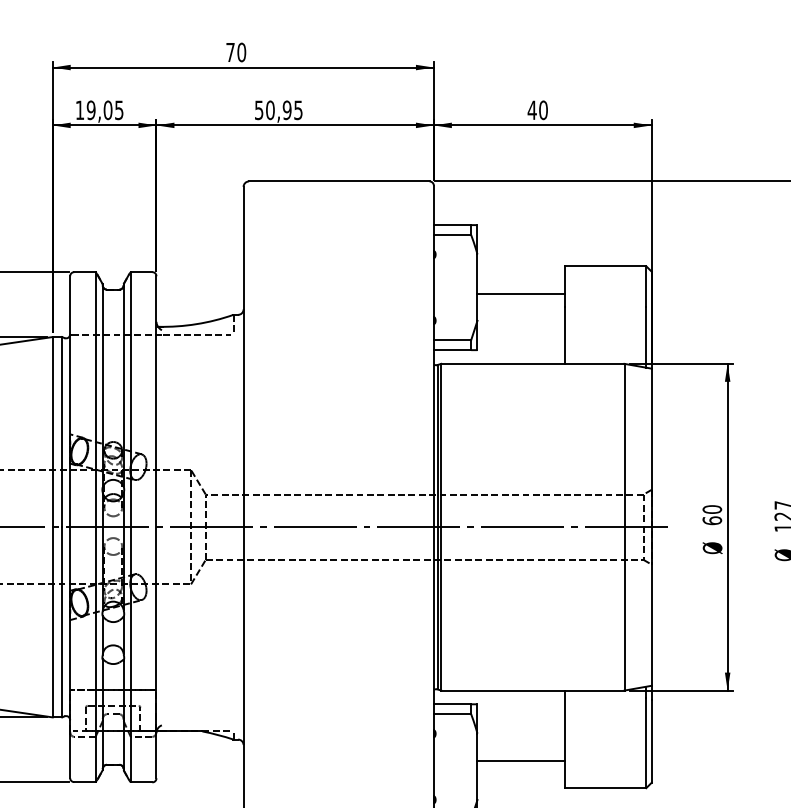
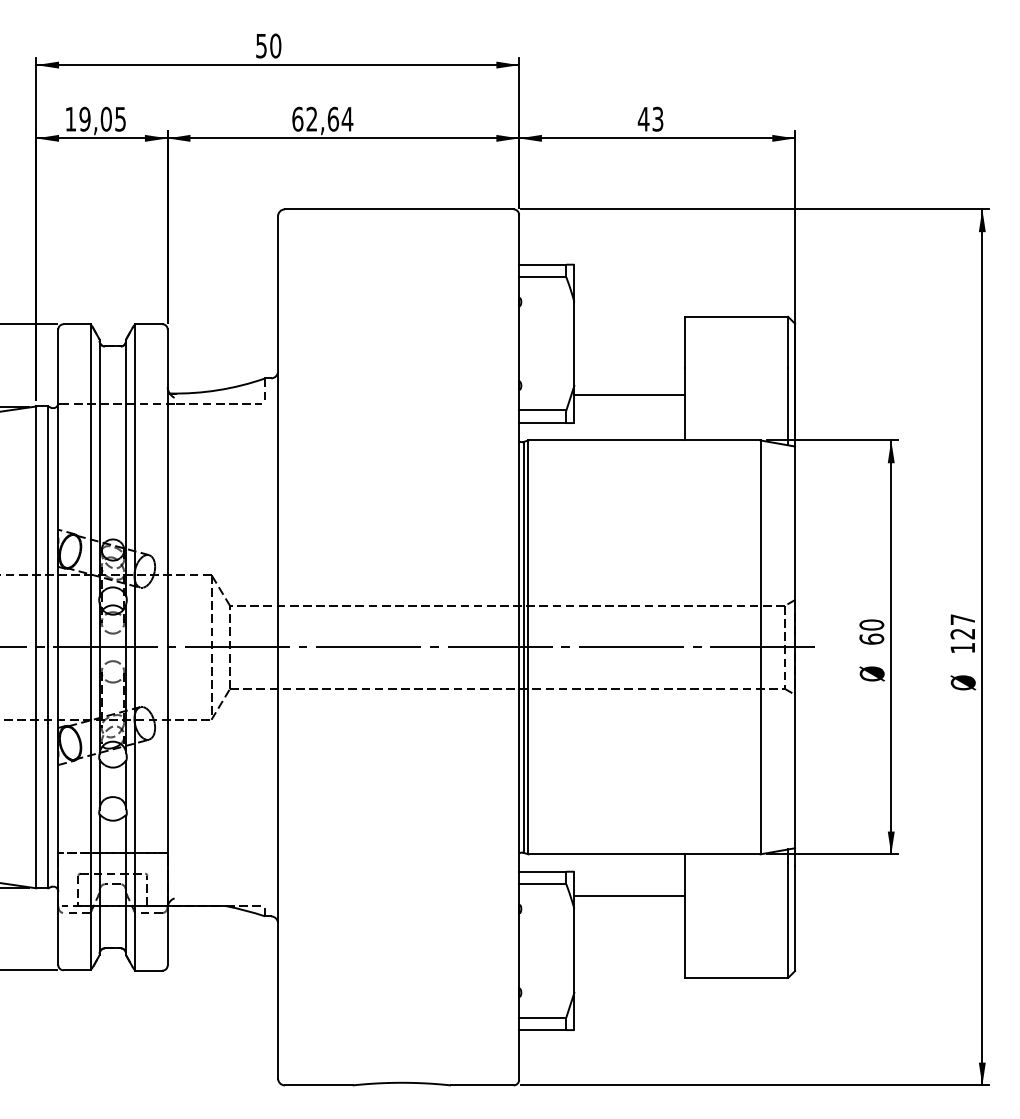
text: (230, 52) -> (261, 46), 70 -> 50
text: (278, 109) -> (322, 118), 50,95 -> 62,64
text: (543, 109) -> (657, 118), 40 -> 43
line: (521, 293) -> (629, 395), moved
line: (521, 760) -> (629, 896), moved

